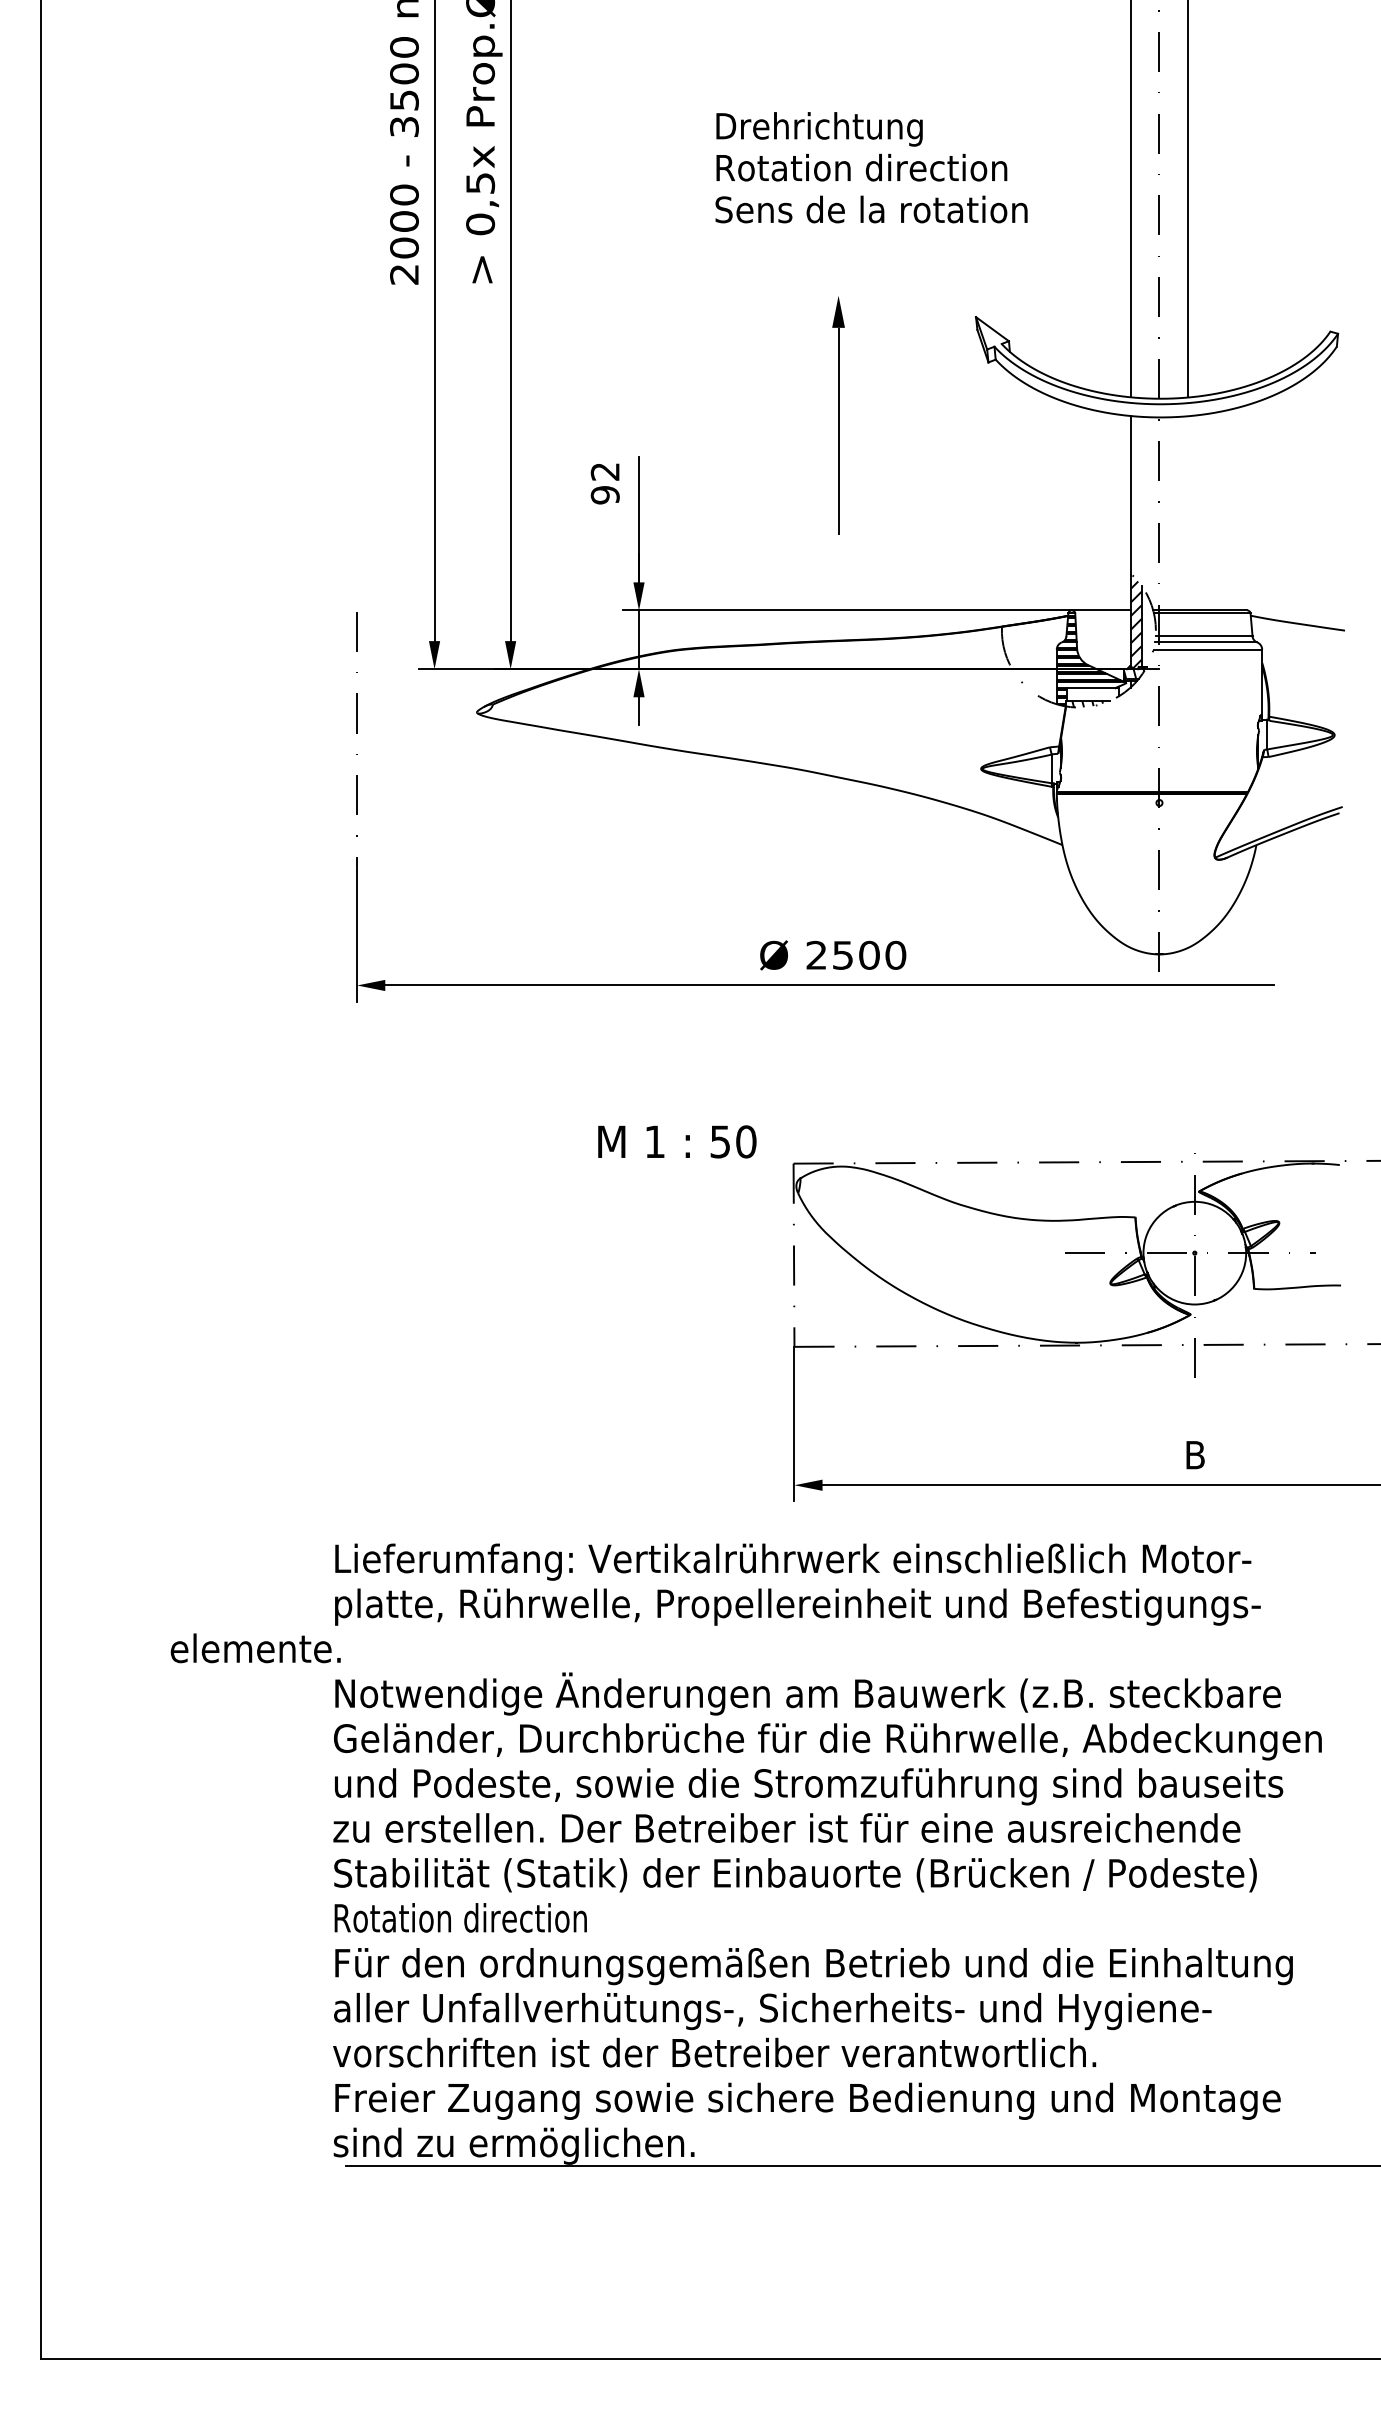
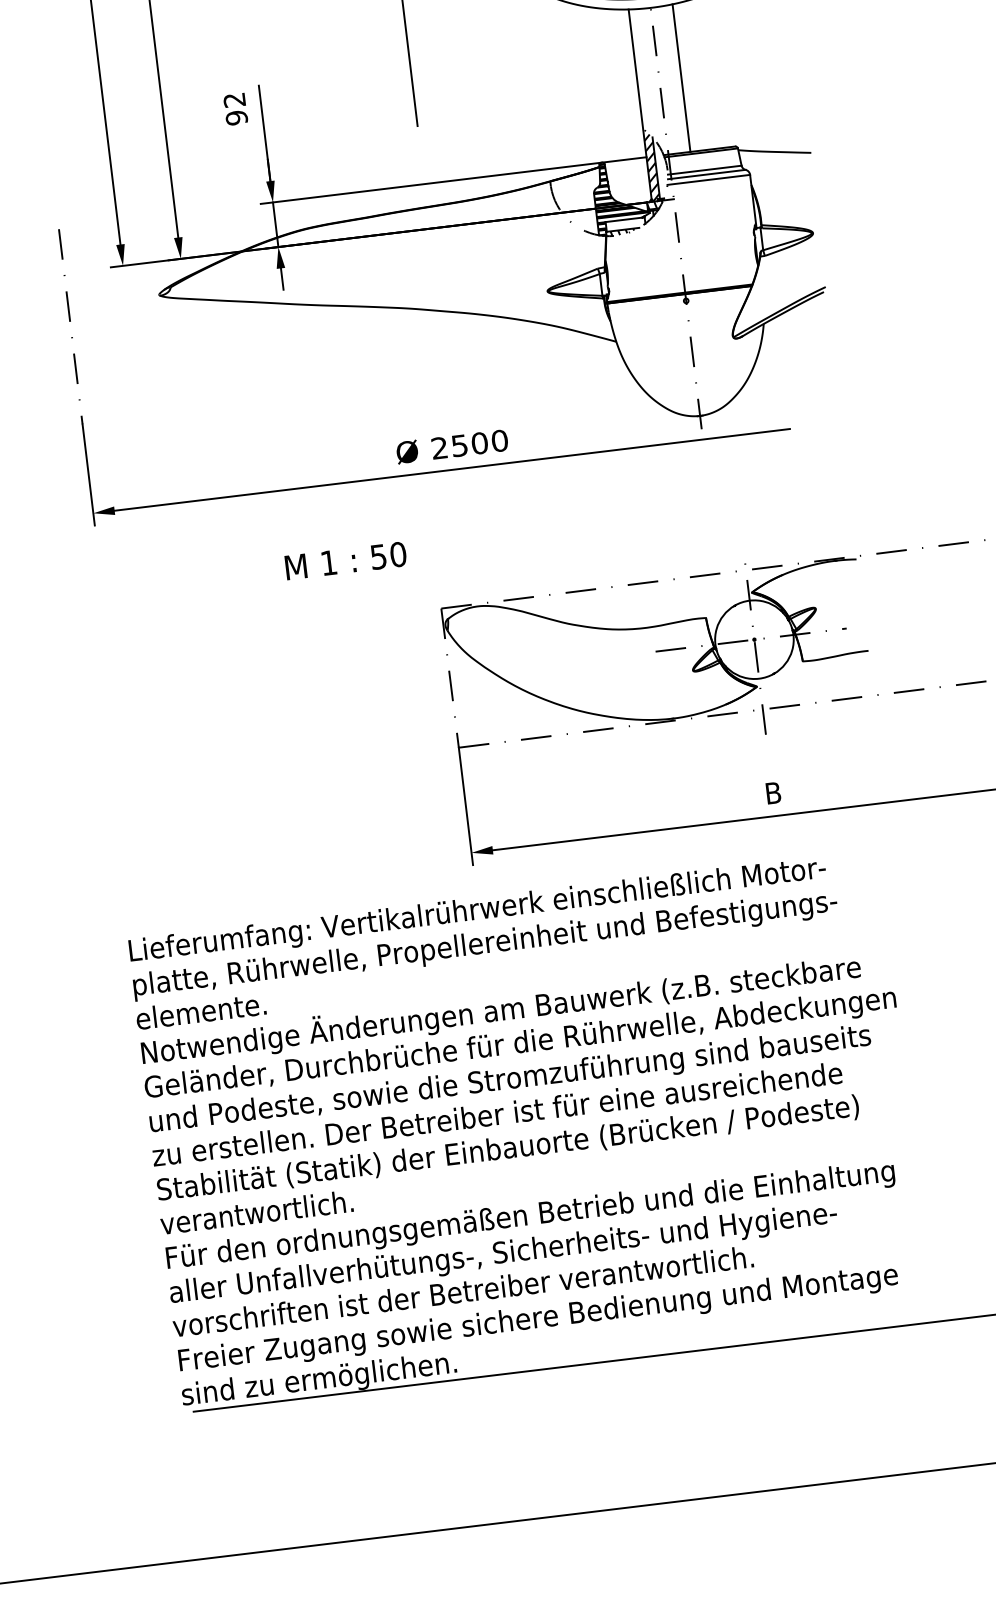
line: (1188, 513) -> (681, 78), added
text: (677, 1141) -> (346, 560), moved
text: (255, 1648) -> (200, 1011), moved
text: (459, 1917) -> (256, 1212), Rotation direction -> verantwortlich.

